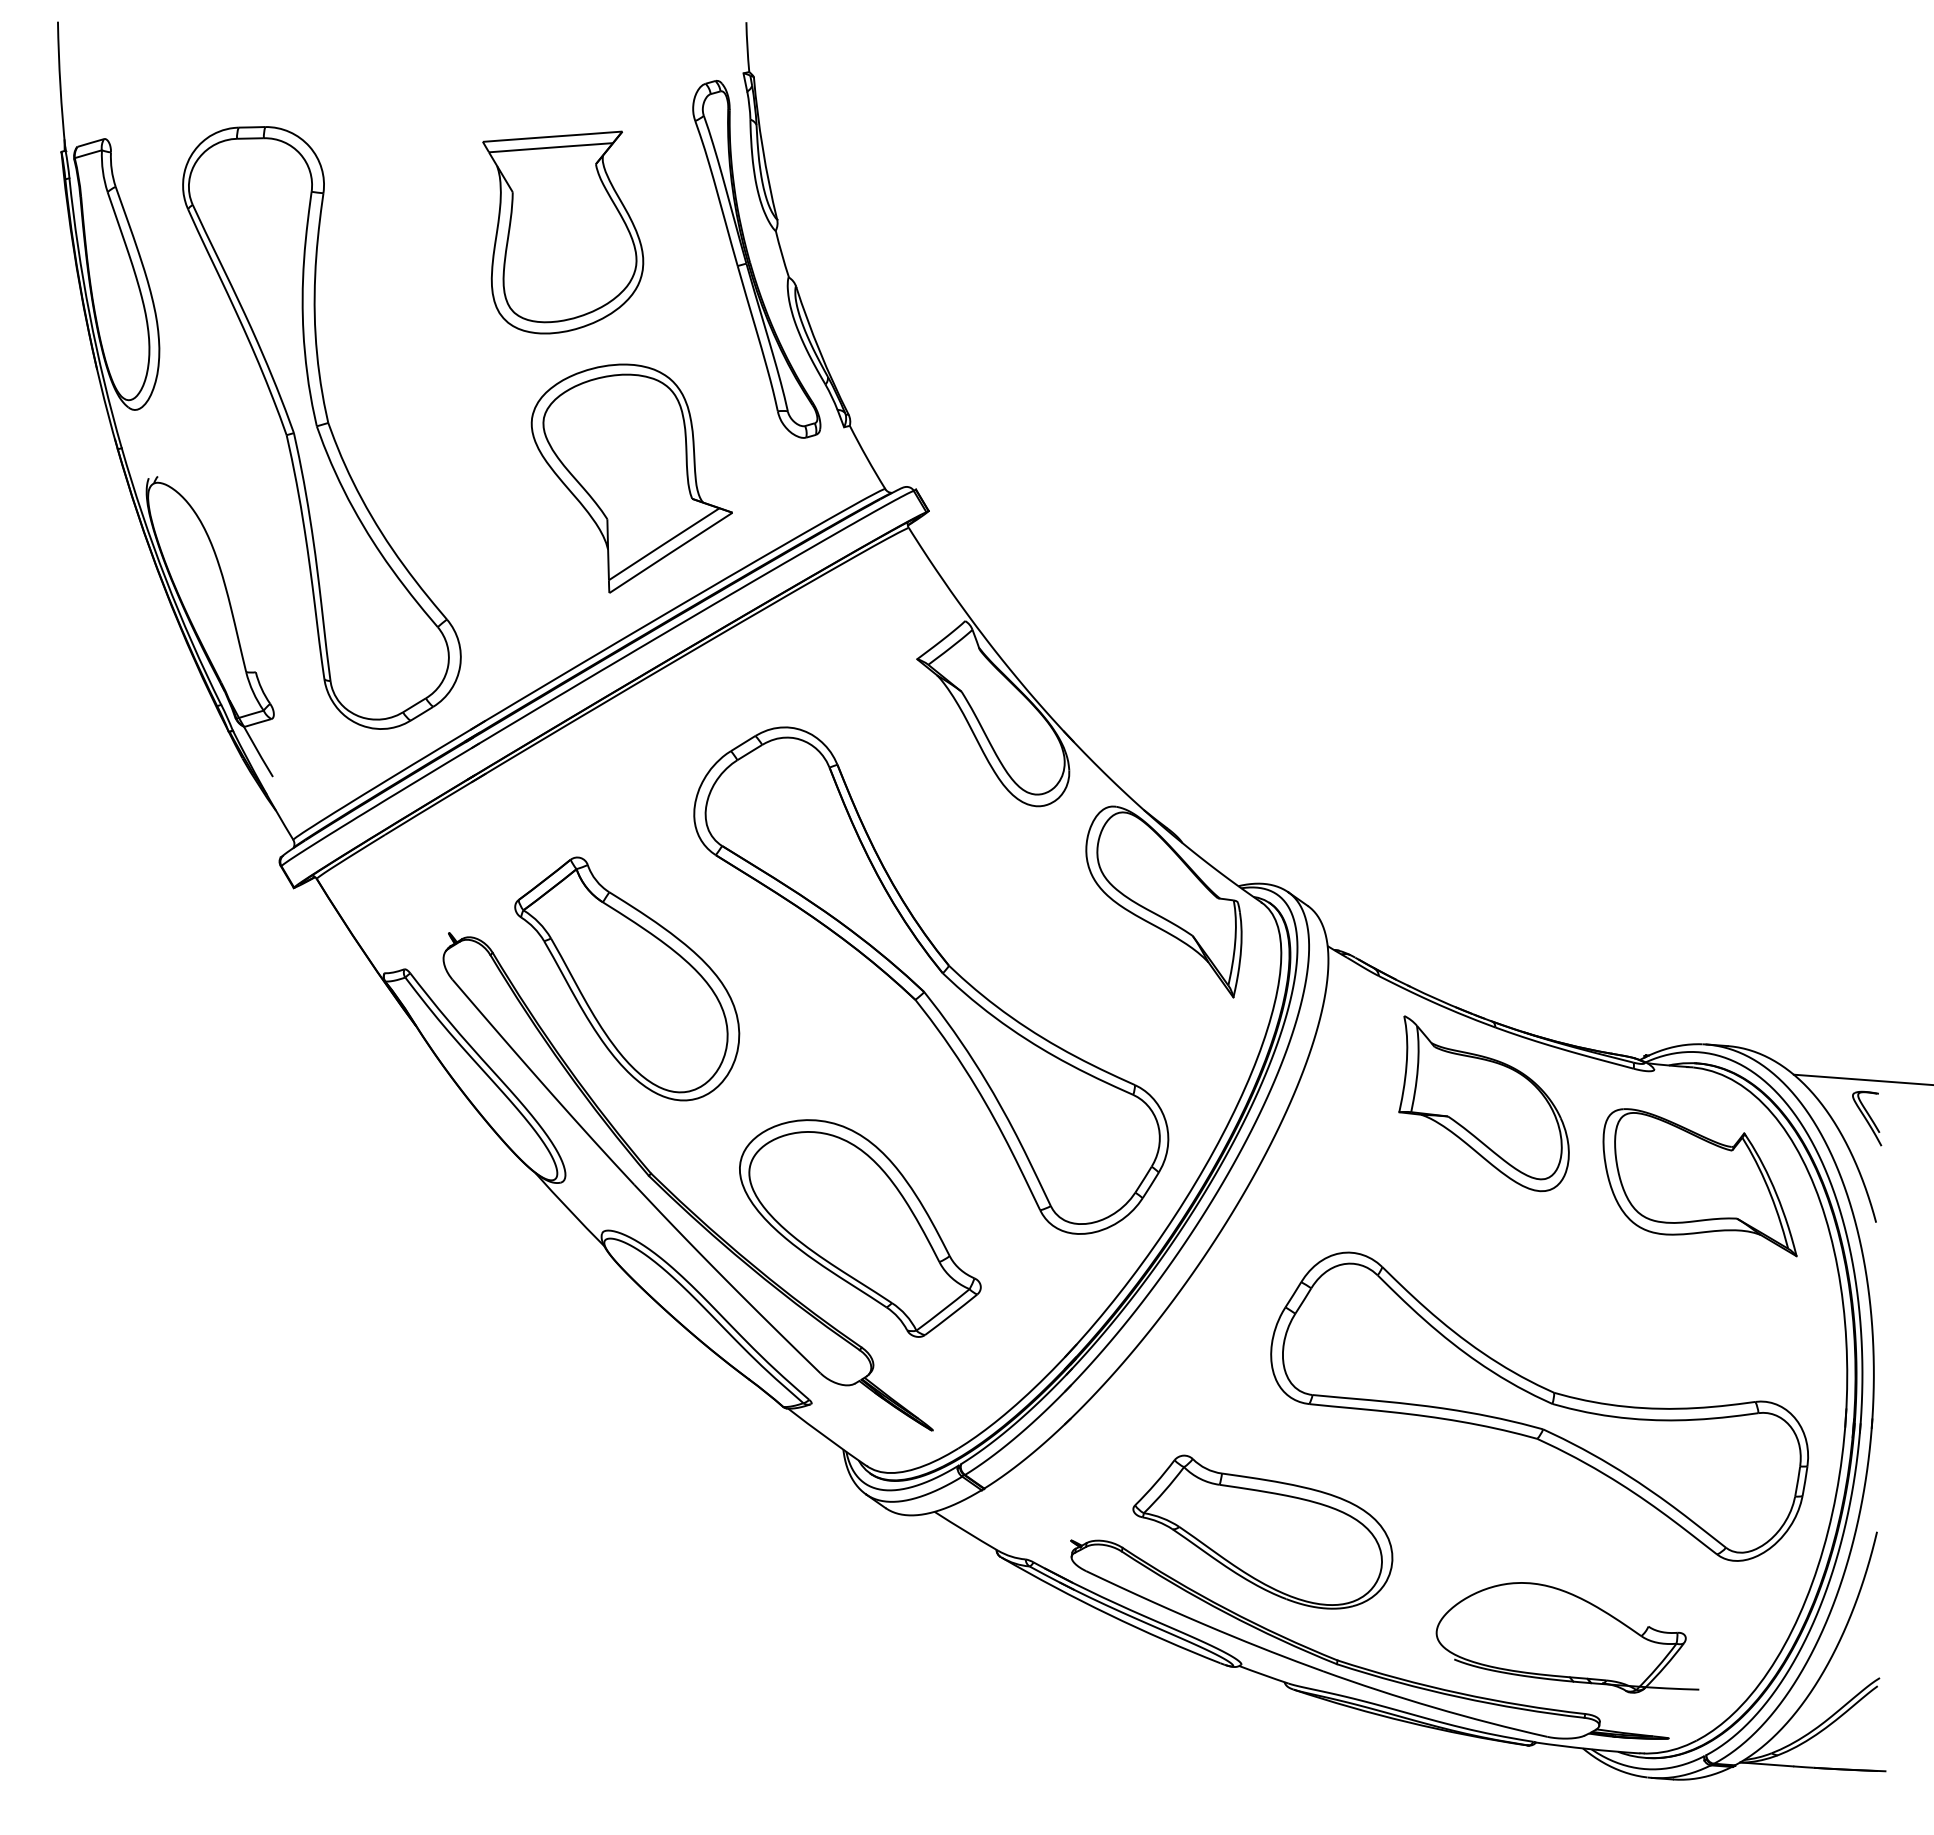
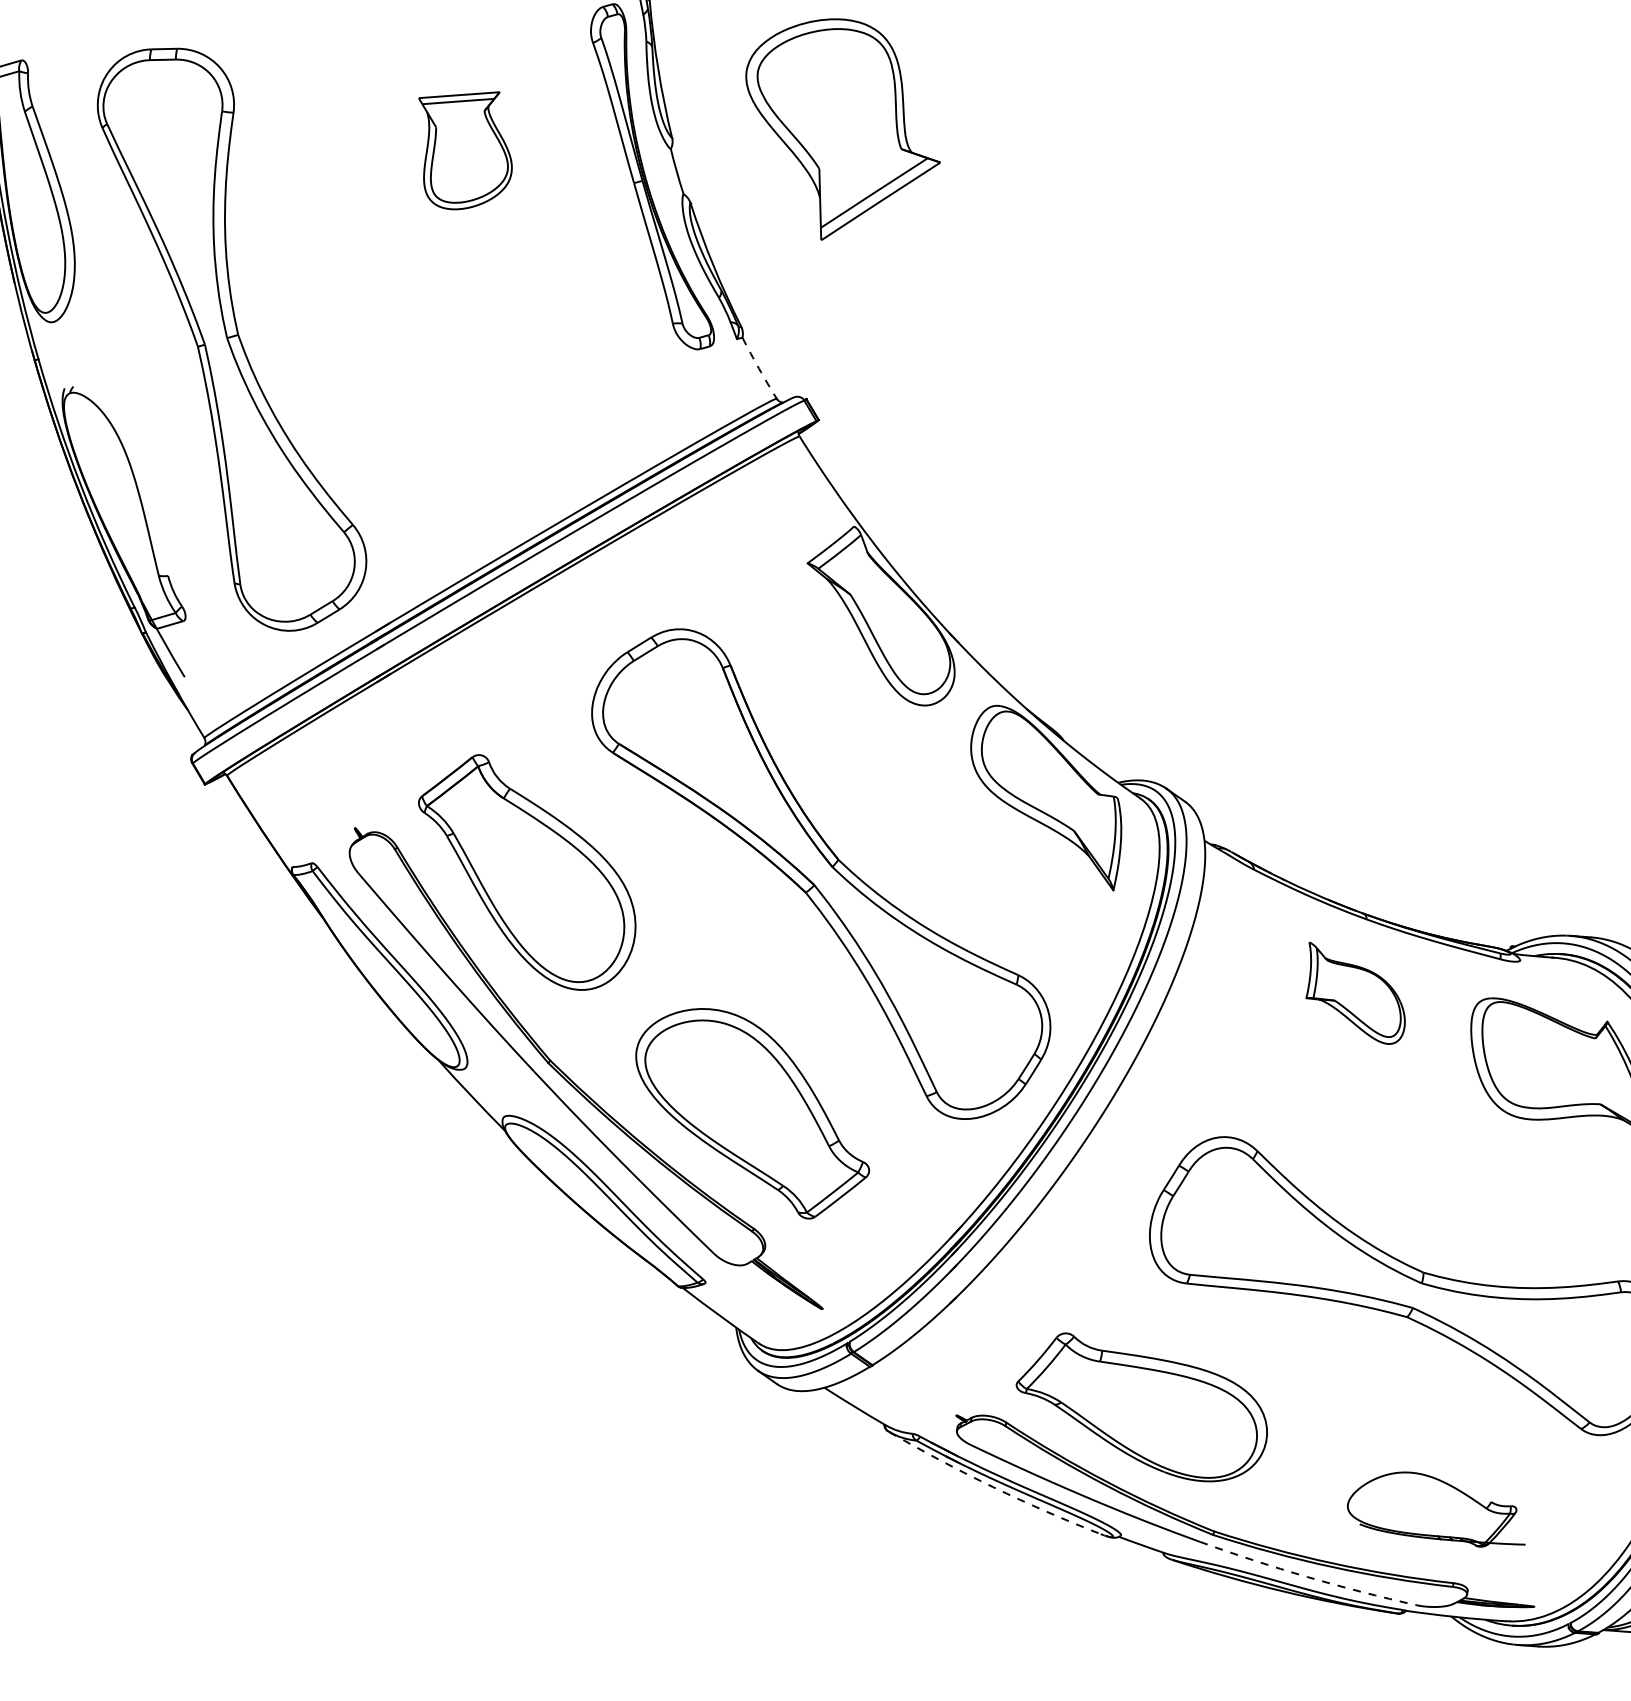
part: (563, 232) -> (465, 150), size x0.6
arc: (866, 457) -> (758, 368), solid -> dashed
part: (631, 478) -> (842, 129), moved
part: (1483, 1103) -> (1355, 992), size x0.6
arc: (1109, 1614) -> (993, 1487), solid -> dashed
part: (1567, 1637) -> (1436, 1509), size x0.7
arc: (1434, 1707) -> (1307, 1576), solid -> dashed

